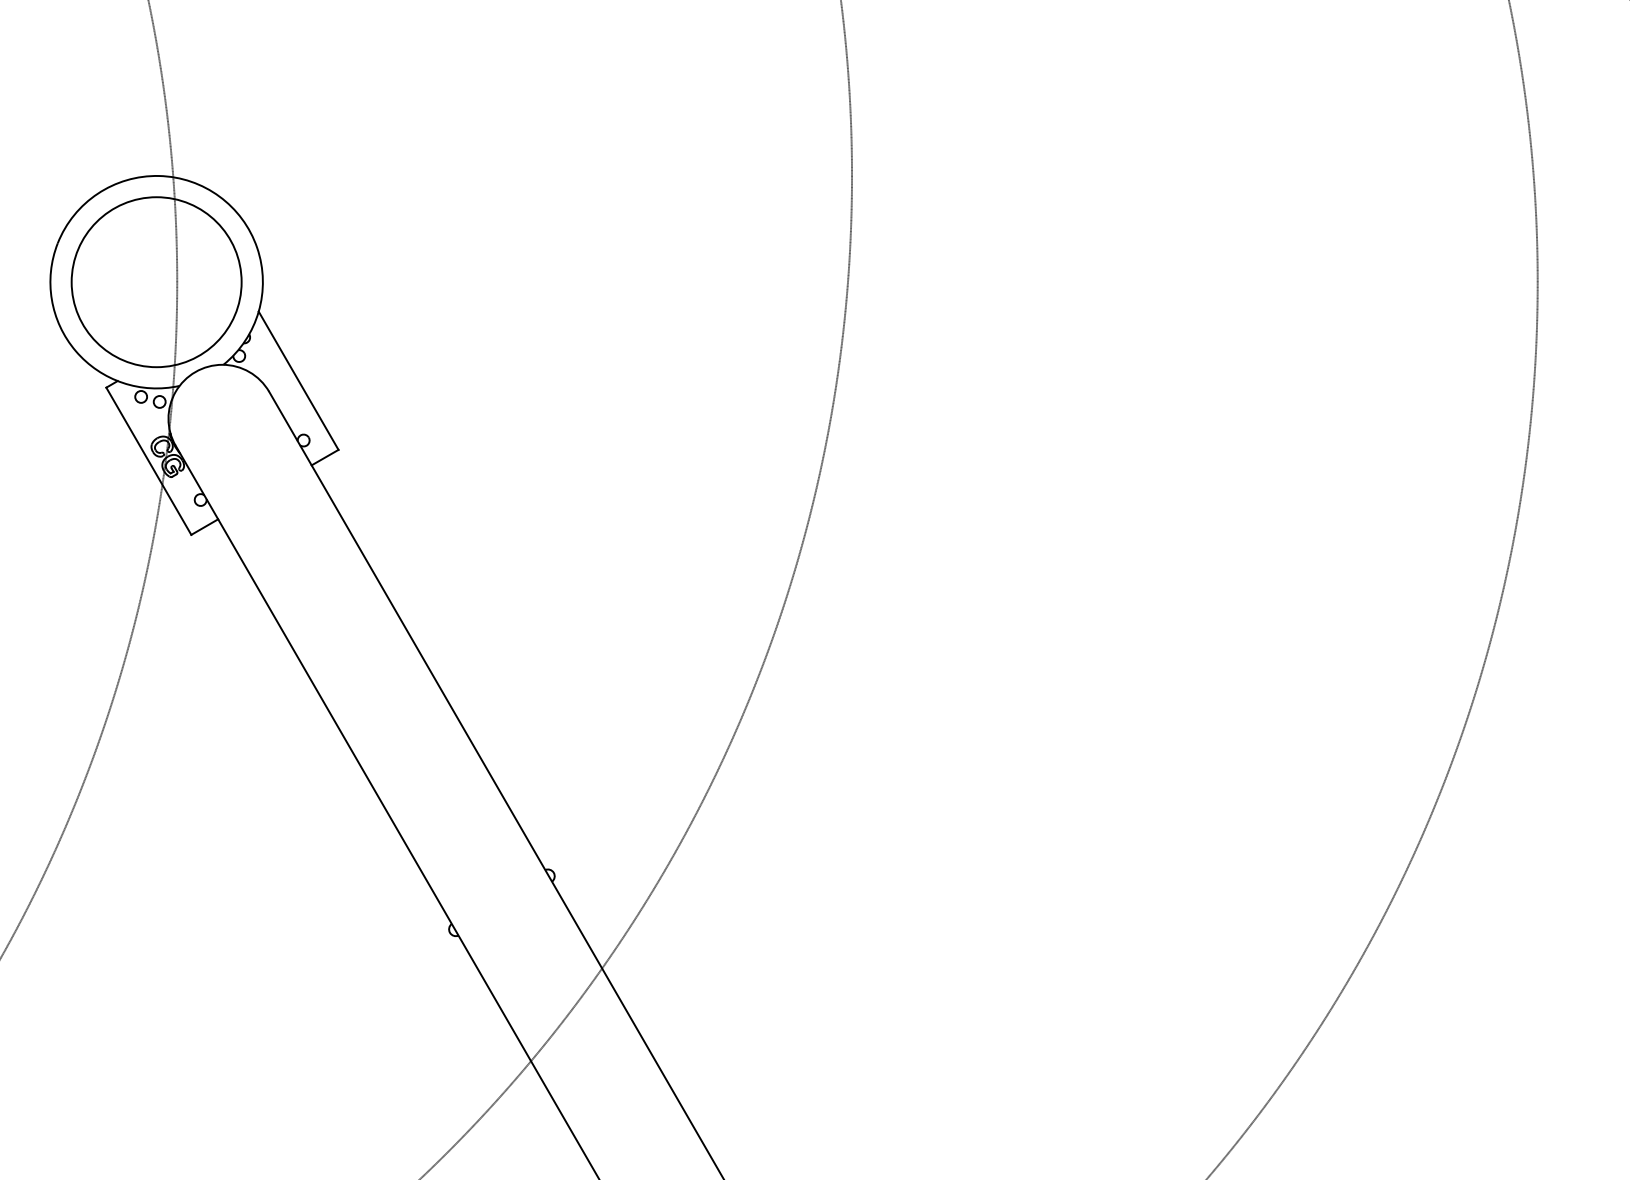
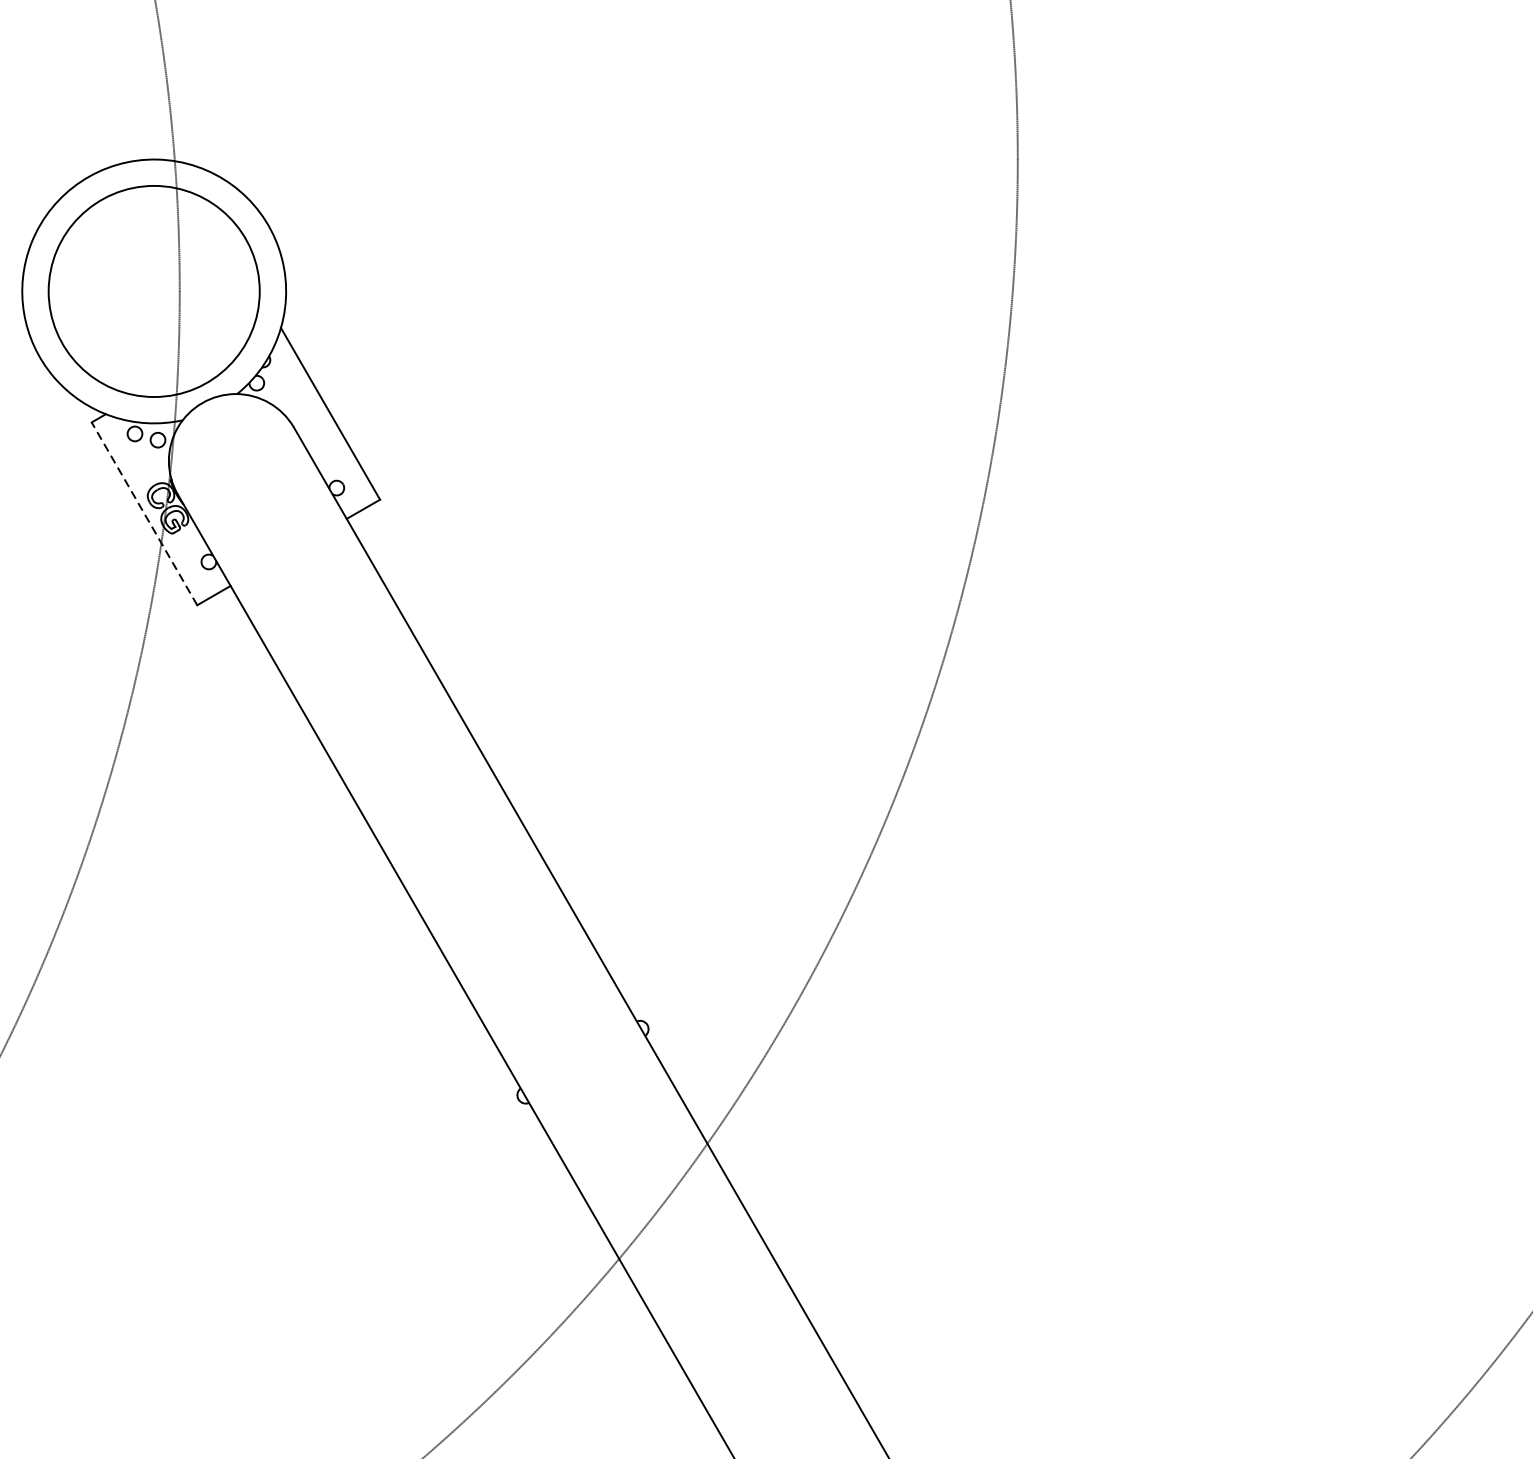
line: (148, 461) -> (144, 514), solid -> dashed

